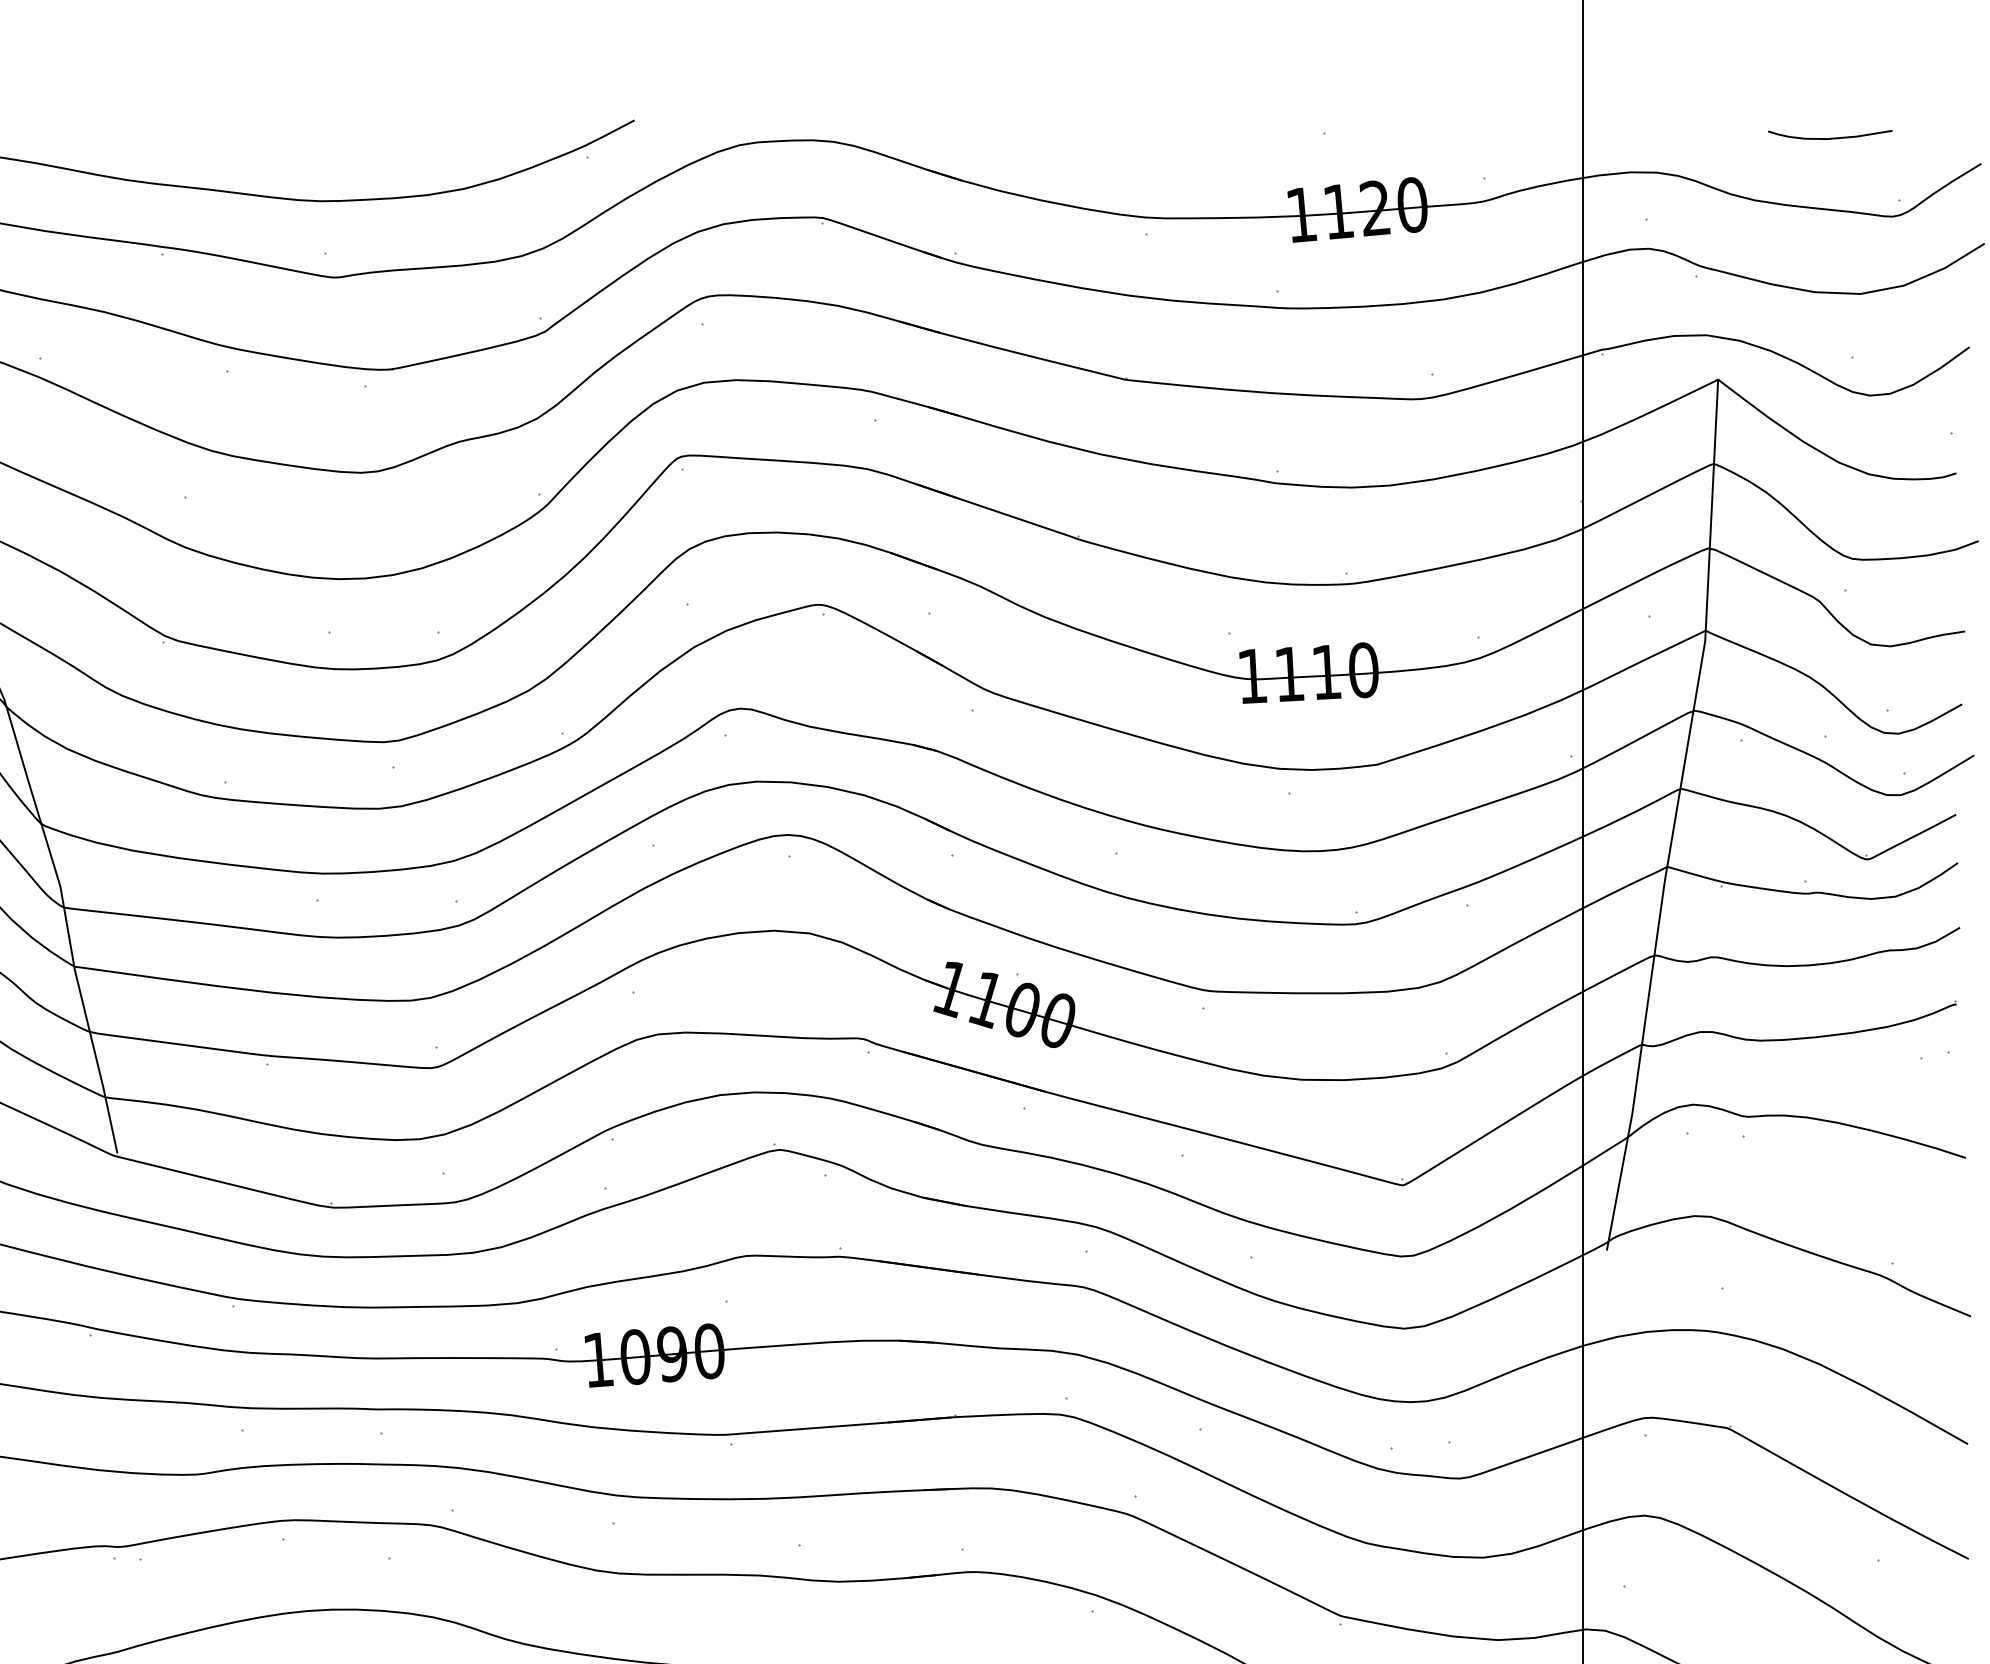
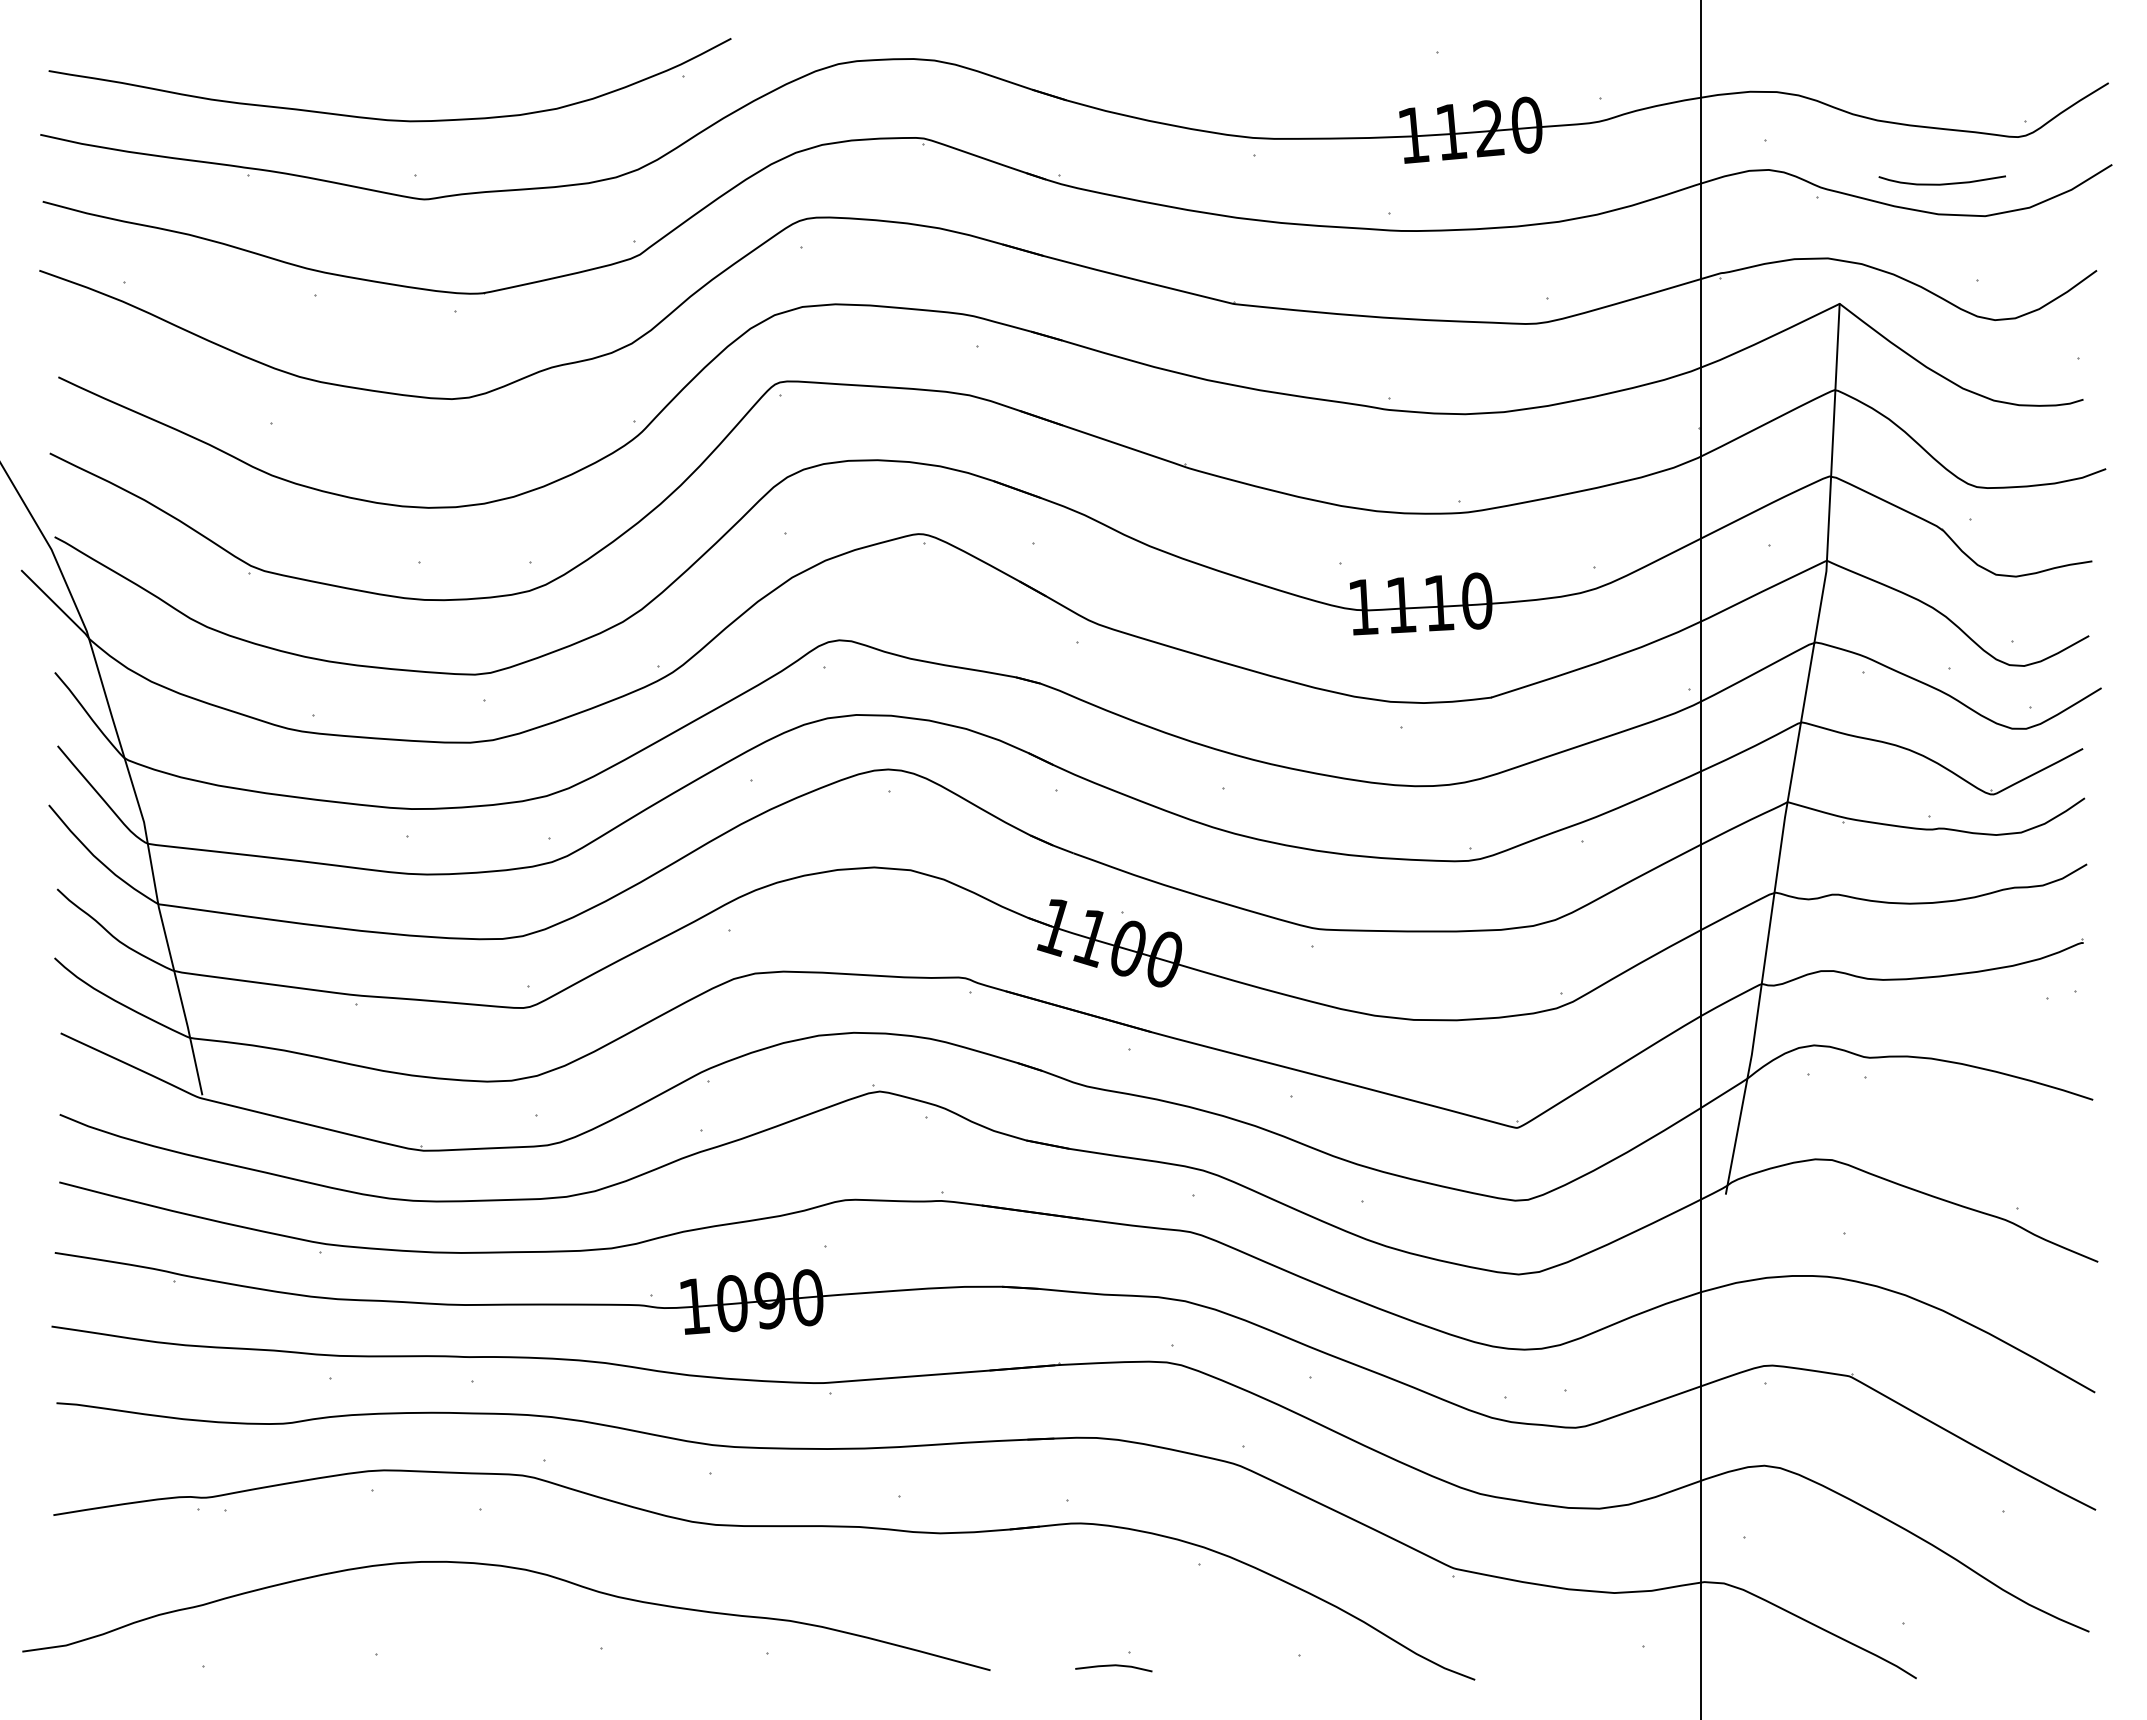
curve: (1829, 137) -> (1941, 183), moved

